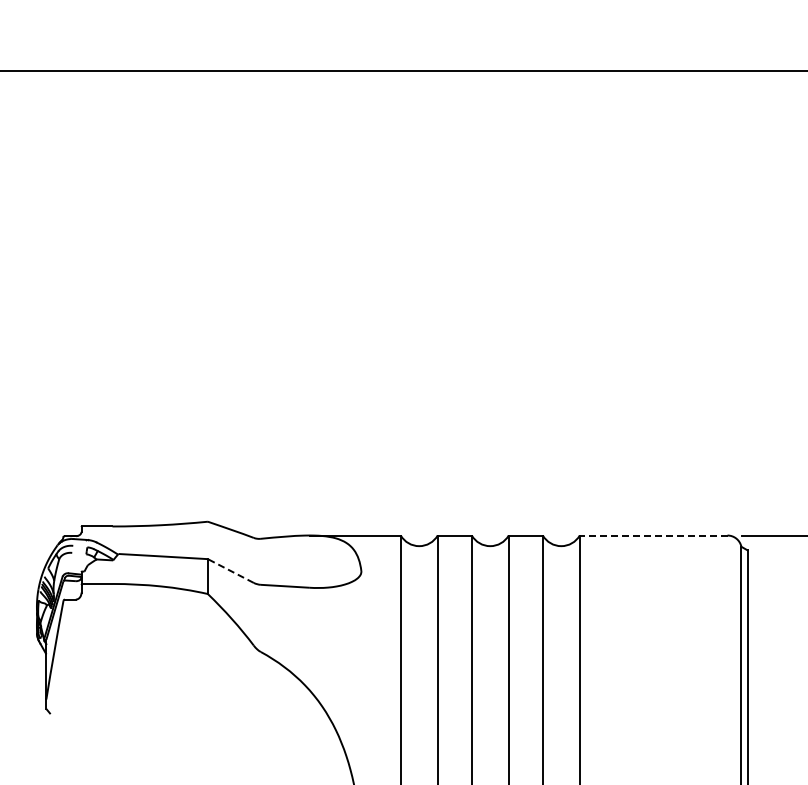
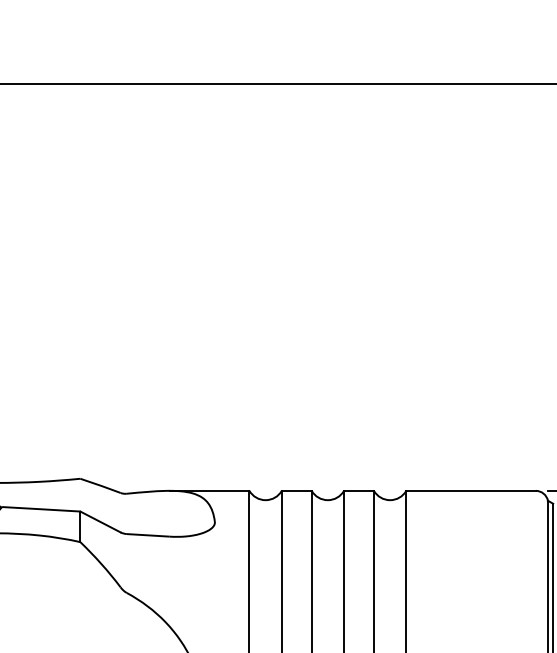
line: (653, 535) -> (470, 490), dashed -> solid
line: (230, 571) -> (100, 522), dashed -> solid

